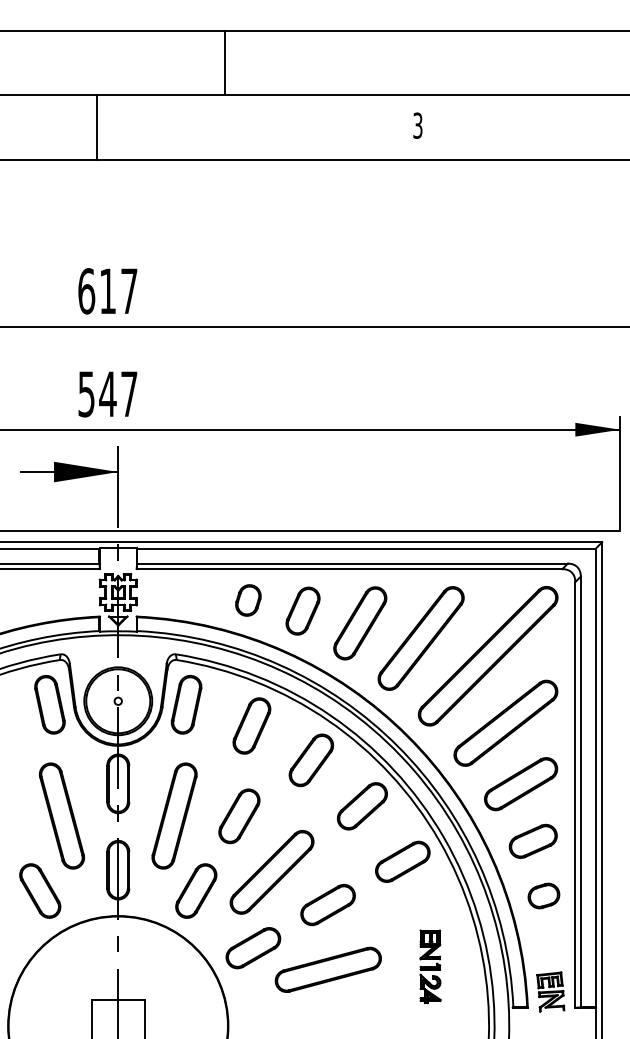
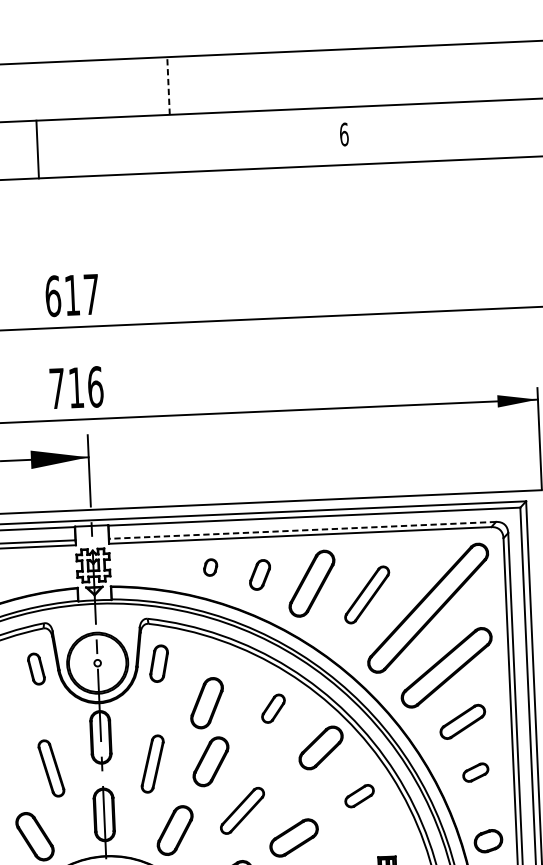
line: (225, 62) -> (168, 85), solid -> dashed
text: (417, 125) -> (343, 134), 3 -> 6
line: (96, 127) -> (37, 149), moved
text: (107, 394) -> (75, 388), 547 -> 716
line: (351, 563) -> (301, 530), solid -> dashed
part: (248, 600) -> (210, 567), size x0.6
part: (302, 610) -> (259, 574), size x0.7
part: (420, 638) -> (366, 594), size x0.6
part: (49, 704) -> (36, 668), size x0.6
part: (186, 704) -> (159, 663), size x0.7
part: (251, 725) -> (206, 702), moved
part: (311, 760) -> (273, 708), size x0.6
part: (521, 784) -> (463, 722), size x0.7
part: (61, 815) -> (51, 768), size x0.6
part: (174, 815) -> (152, 763), size x0.6
part: (532, 840) -> (475, 772), size x0.6
part: (402, 861) -> (359, 795), size x0.6
part: (271, 872) -> (242, 810), size x0.6
part: (543, 895) -> (488, 840), moved

